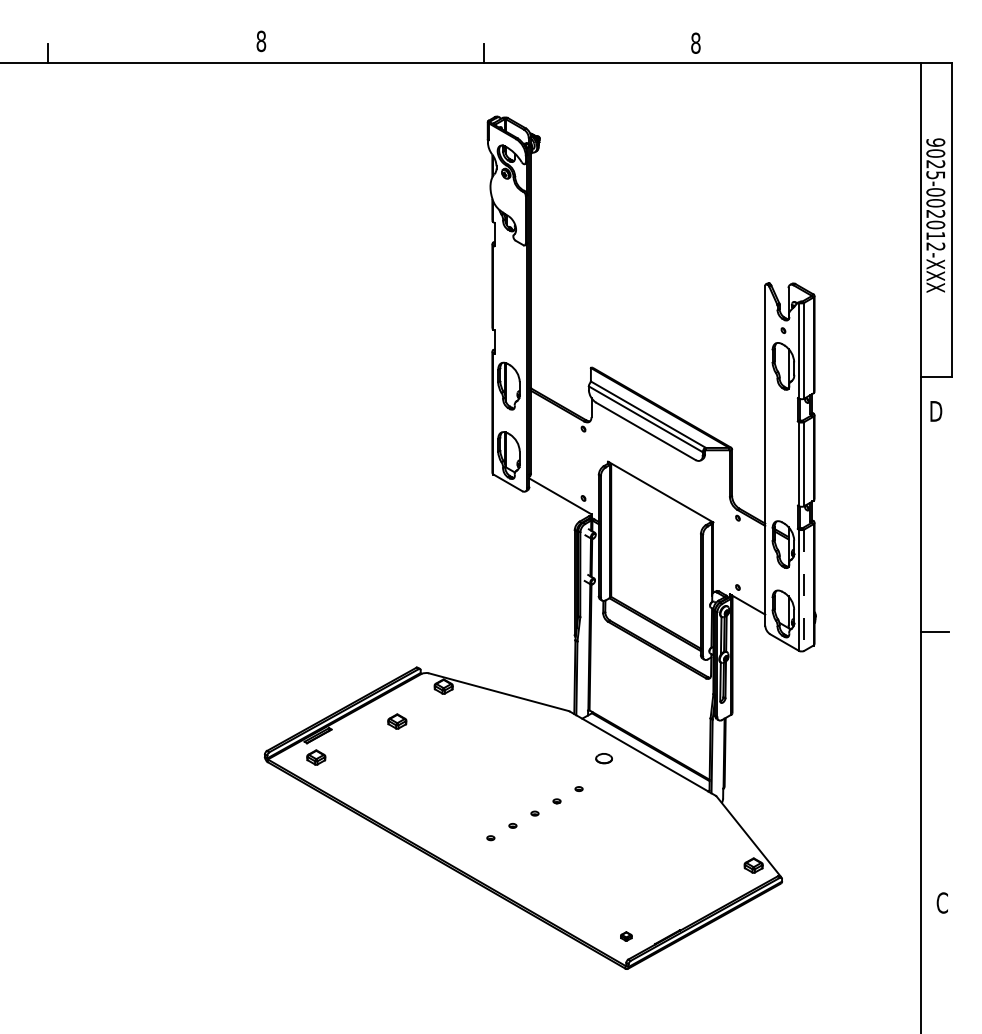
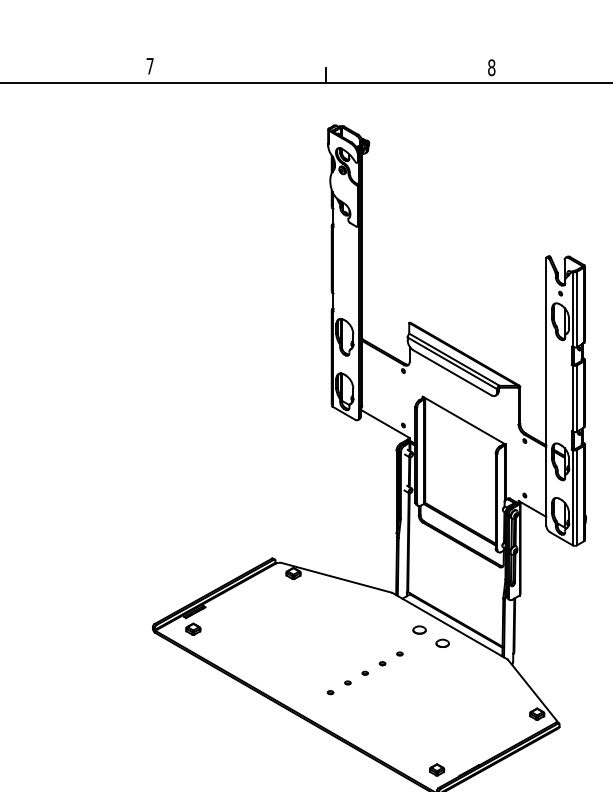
text: (261, 41) -> (150, 66), 8 -> 7
line: (804, 590) -> (577, 497), dashed -> solid
part: (397, 721) -> (257, 600), removed
part: (633, 775) -> (442, 643), added
part: (626, 936) -> (437, 769), size x1.67

